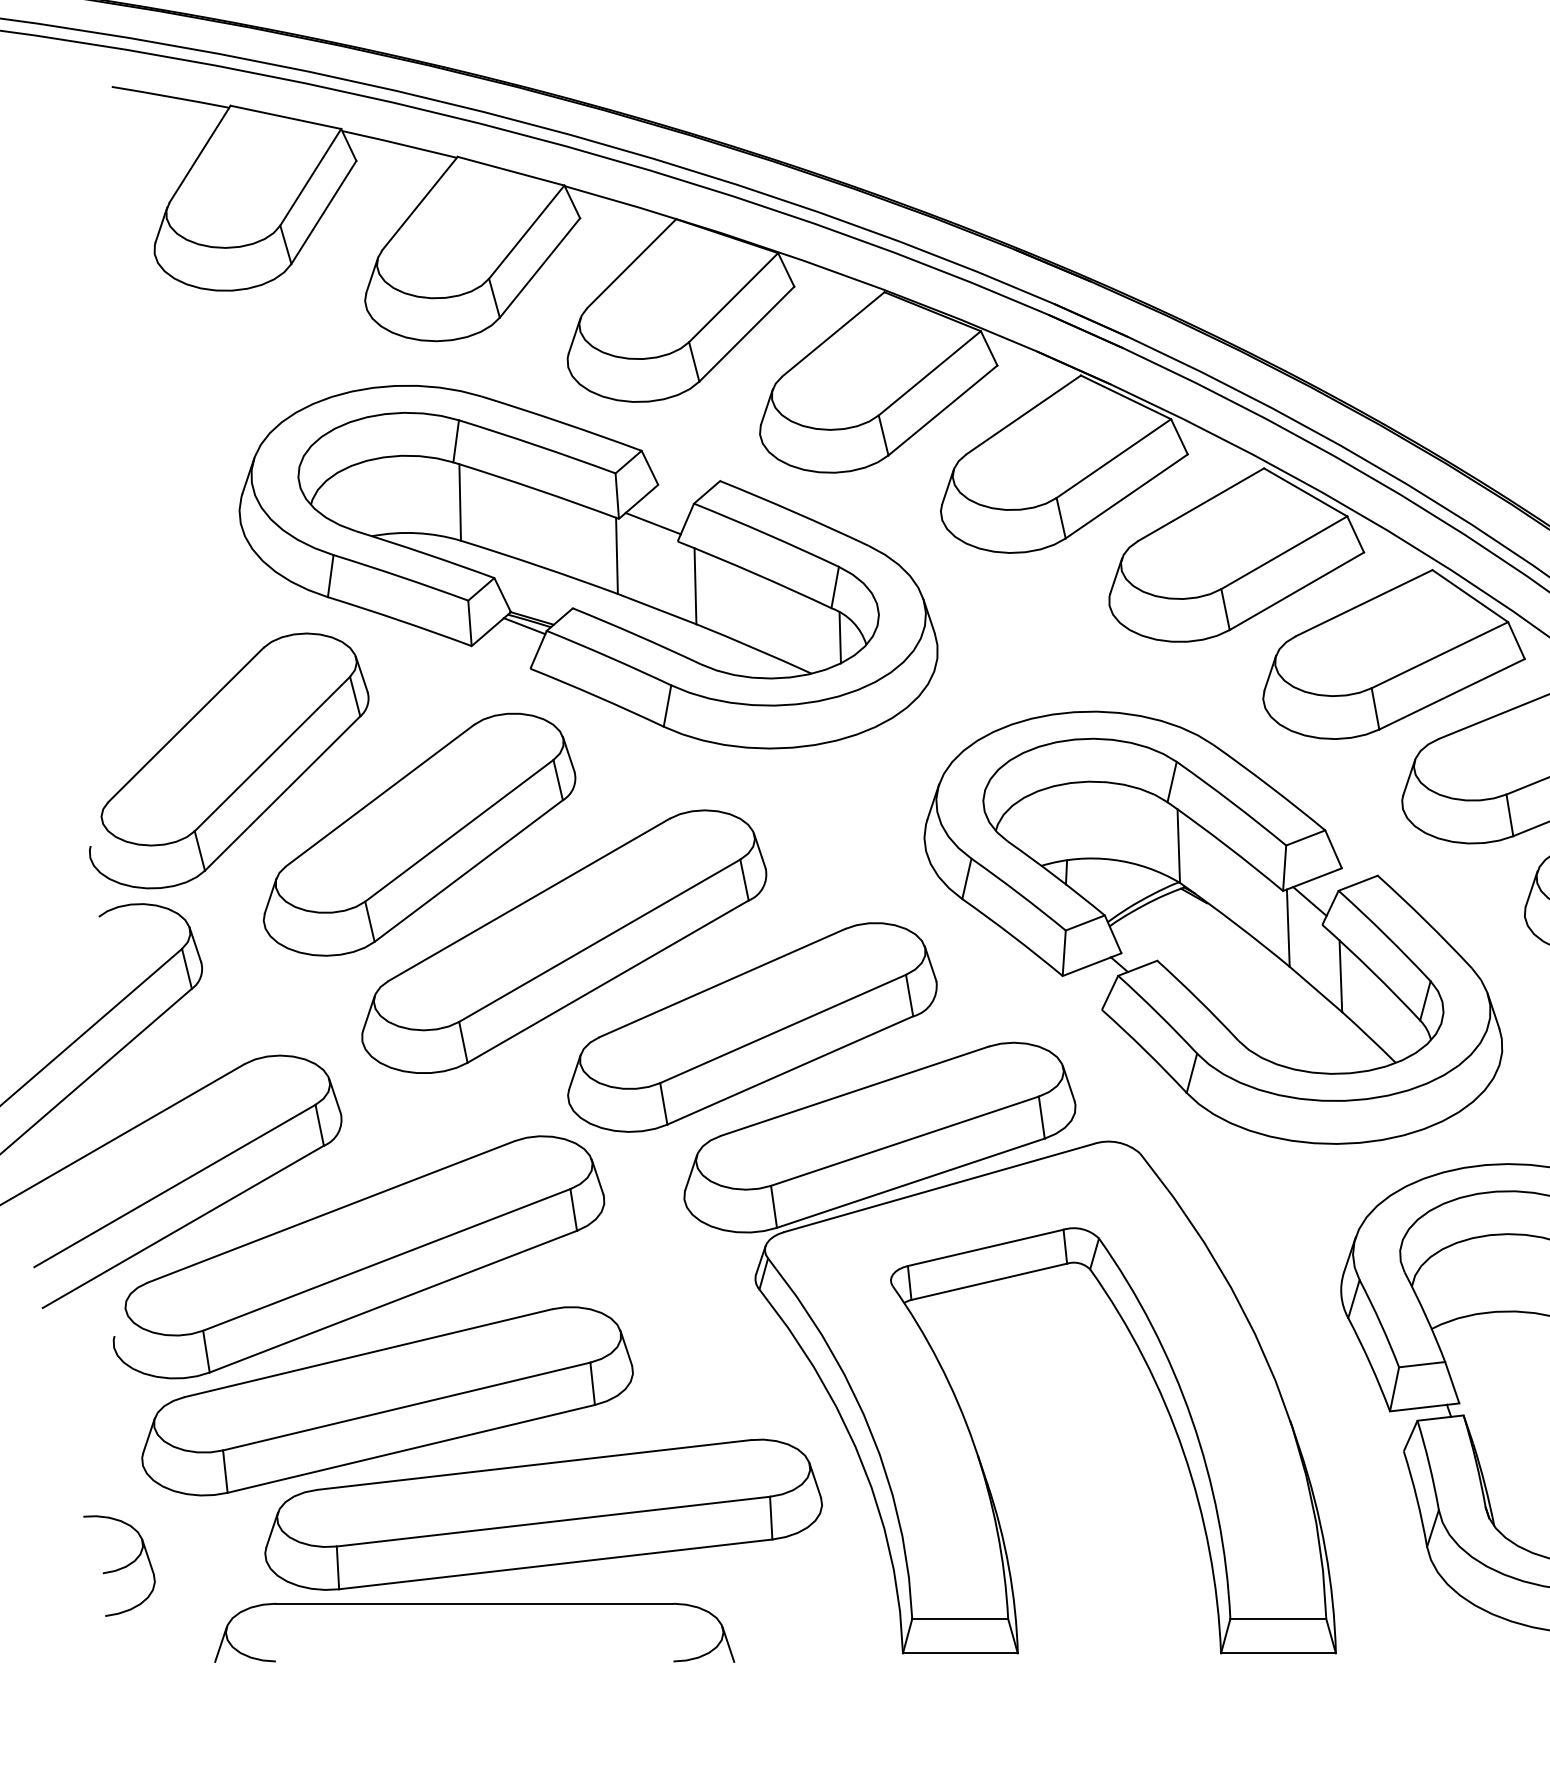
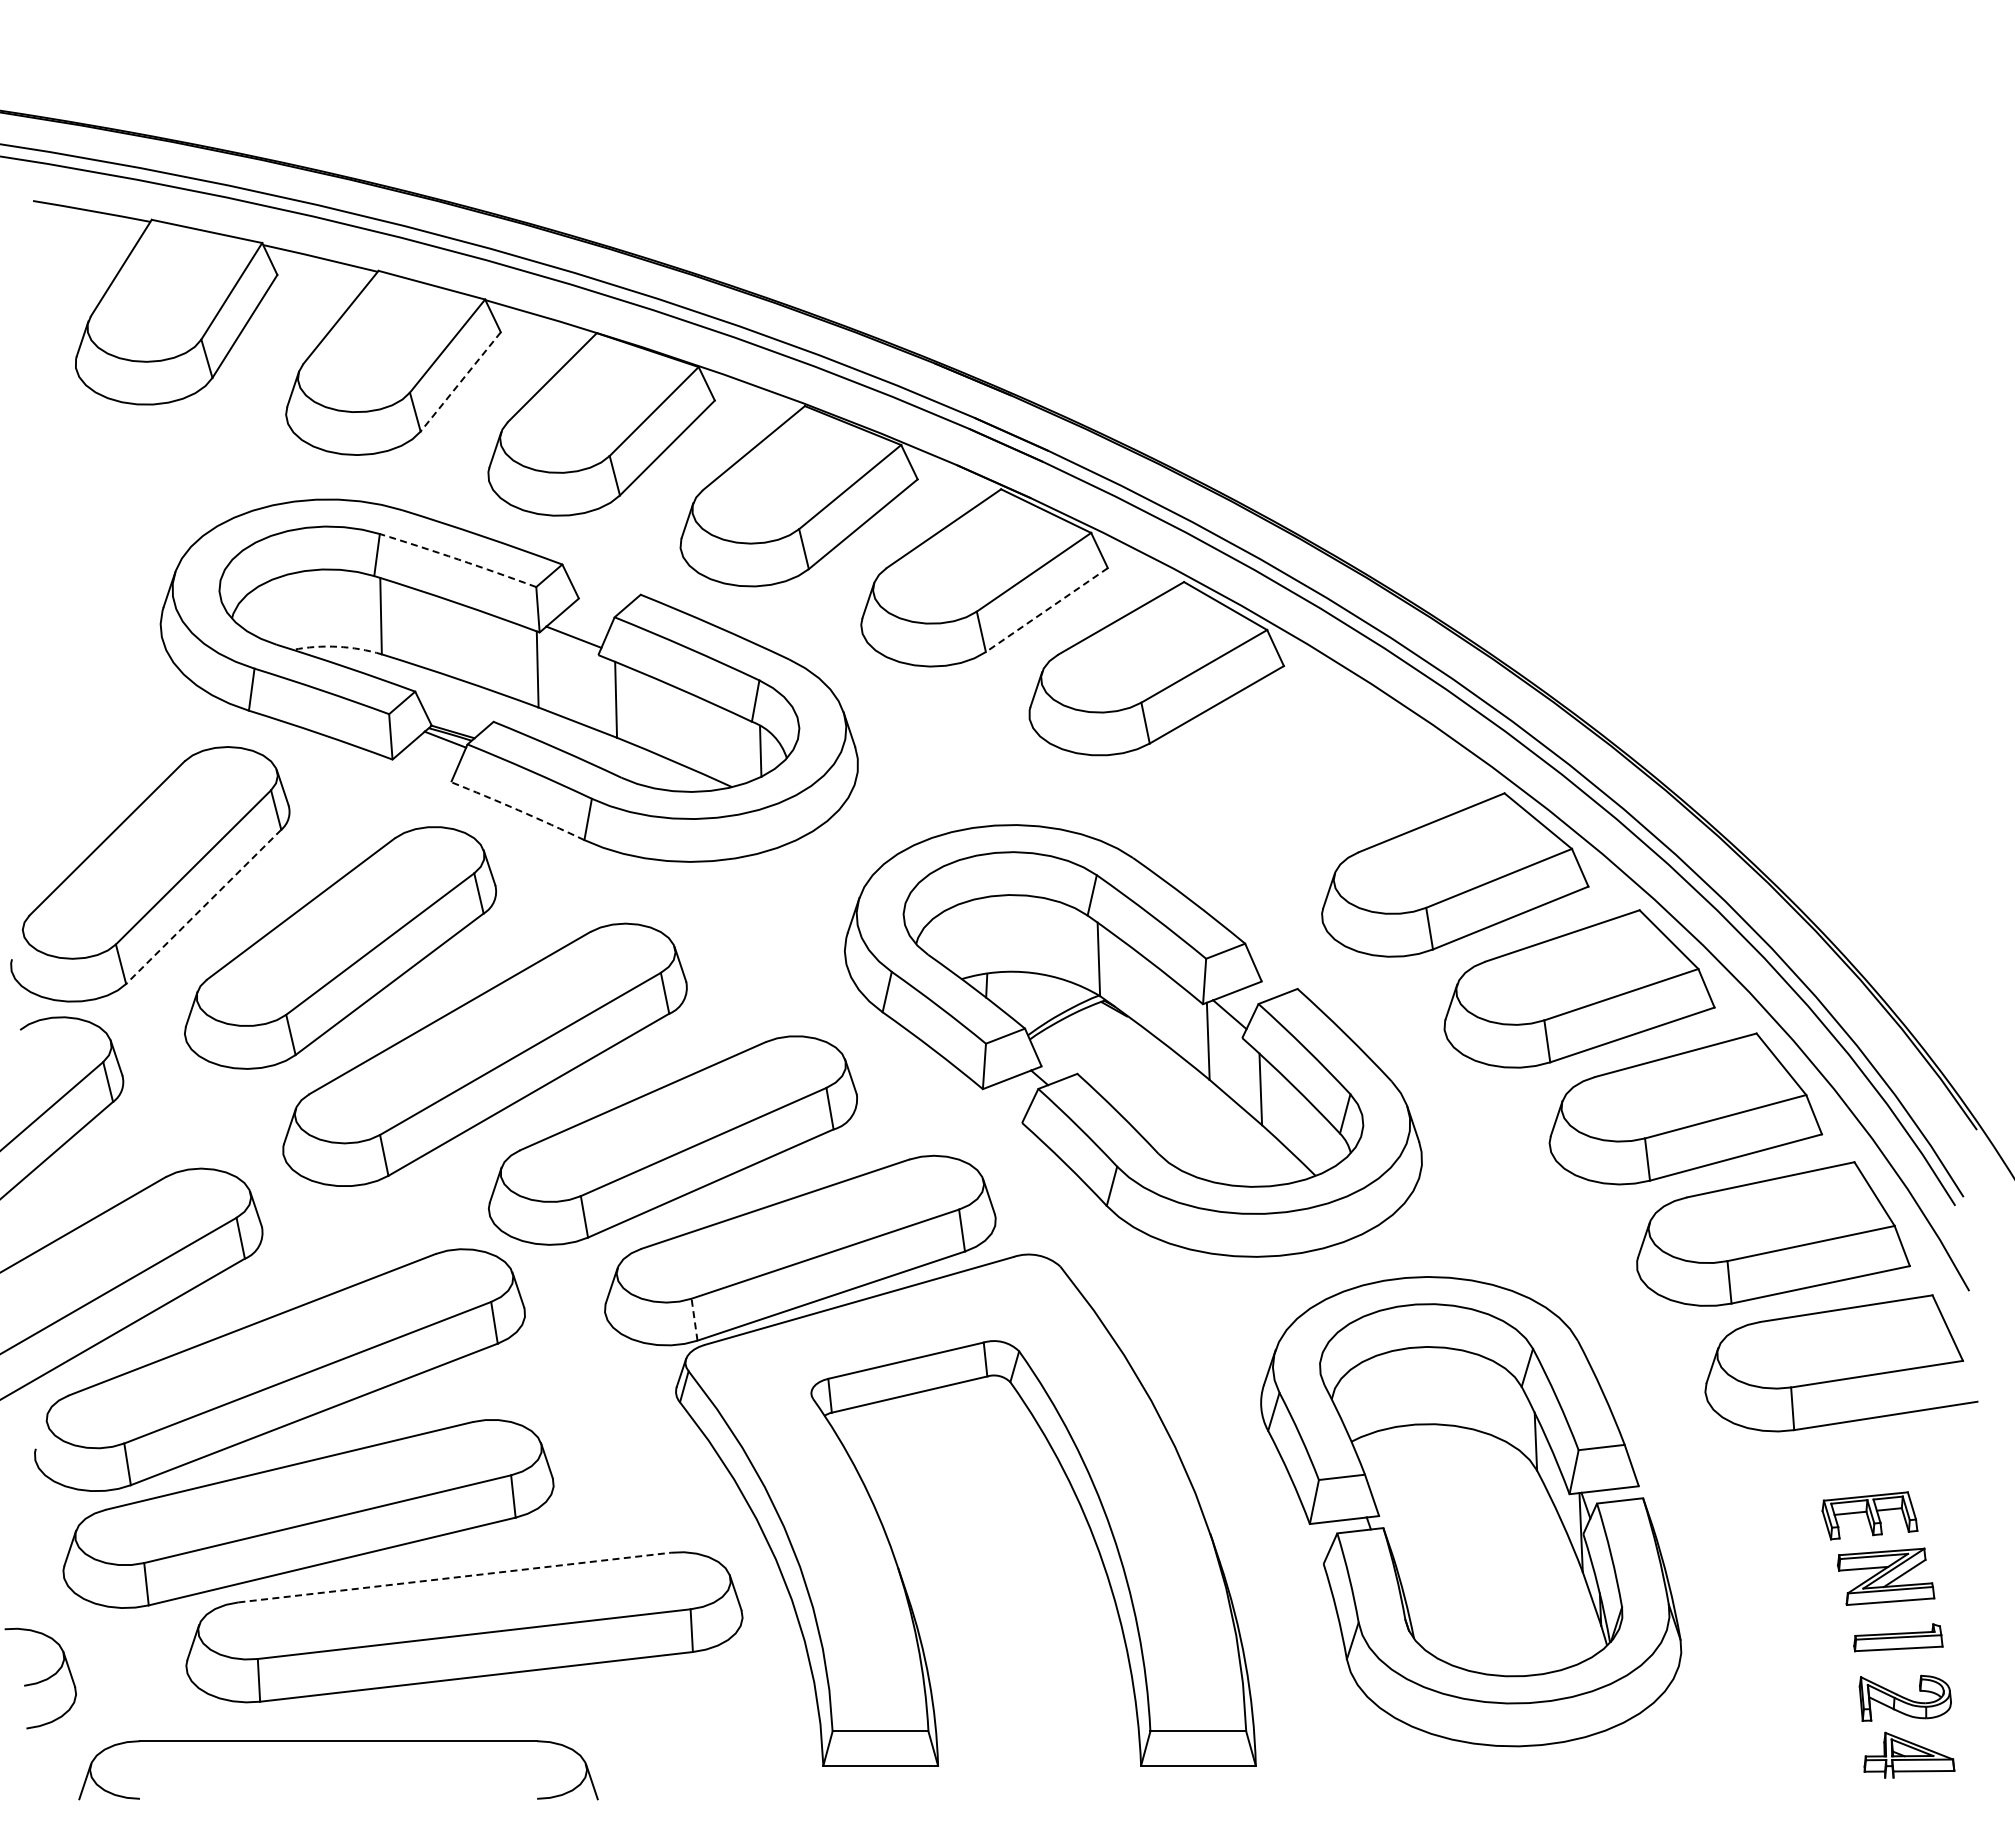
line: (539, 267) -> (460, 381), solid -> dashed
arc: (537, 445) -> (458, 559), solid -> dashed
line: (1126, 496) -> (1046, 610), solid -> dashed
arc: (416, 532) -> (337, 646), solid -> dashed
part: (1393, 654) -> (1313, 767), removed
arc: (597, 697) -> (518, 810), solid -> dashed
line: (282, 794) -> (203, 907), solid -> dashed
line: (773, 1206) -> (694, 1319), solid -> dashed
line: (533, 1464) -> (454, 1577), solid -> dashed
part: (474, 1604) -> (338, 1741), moved

